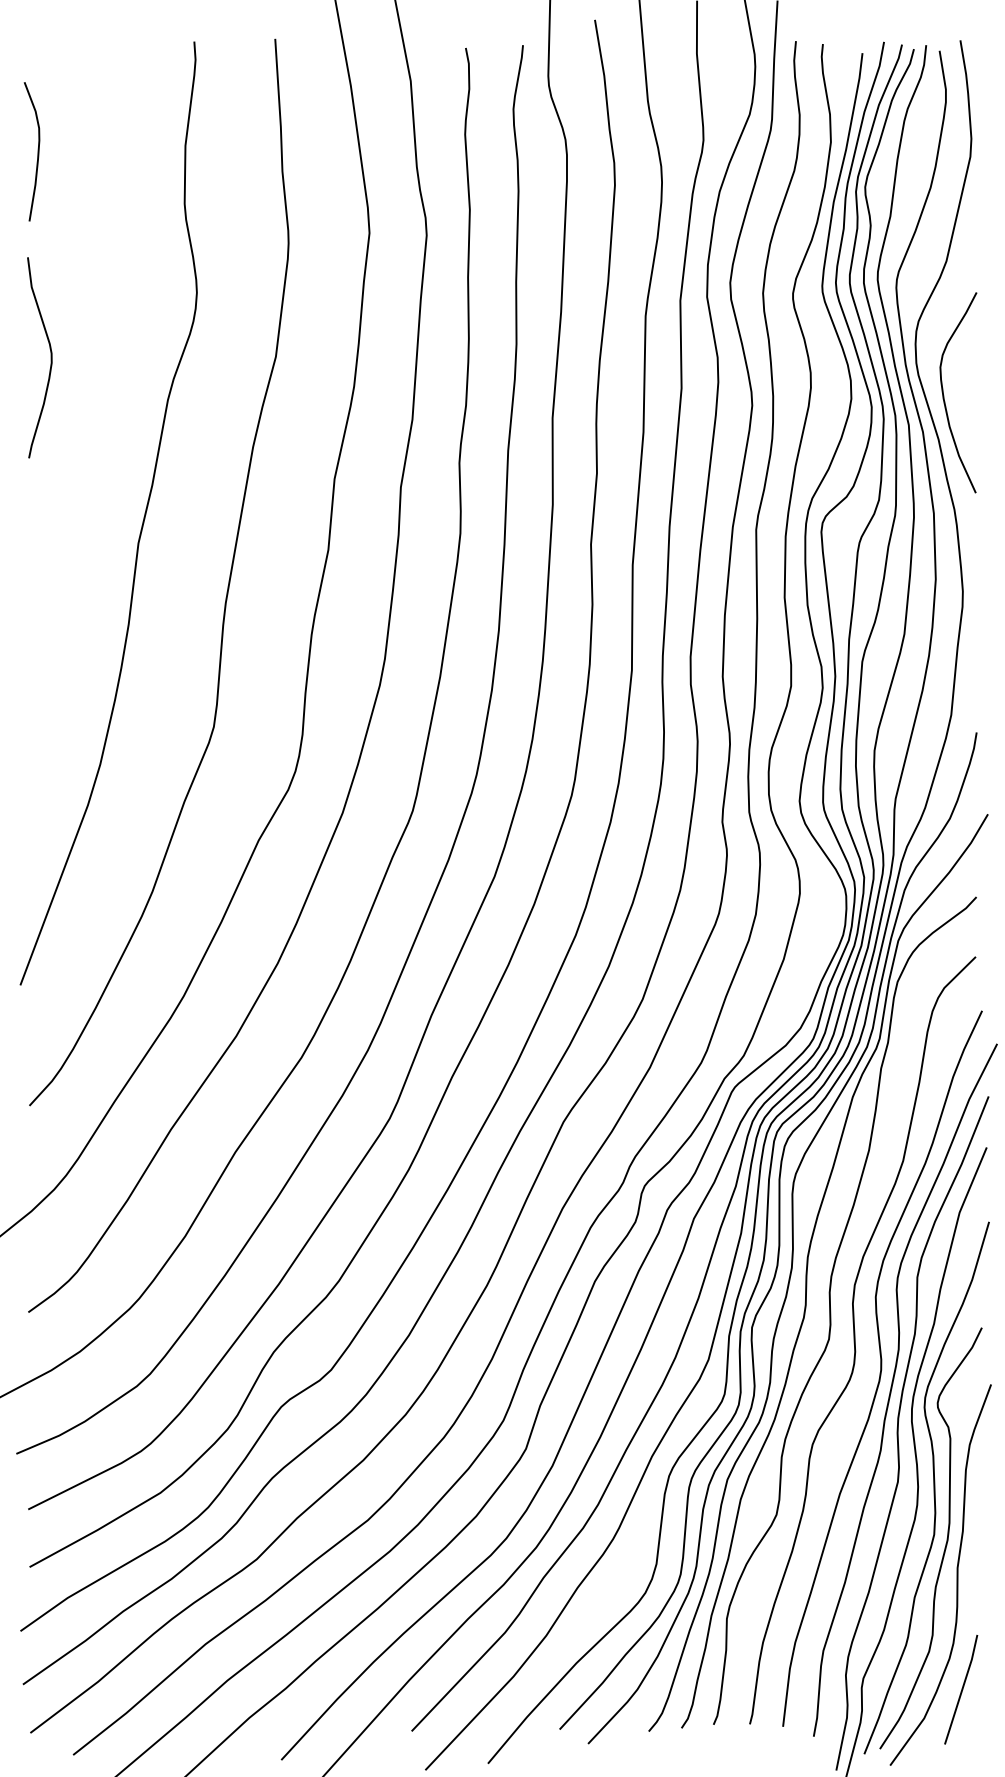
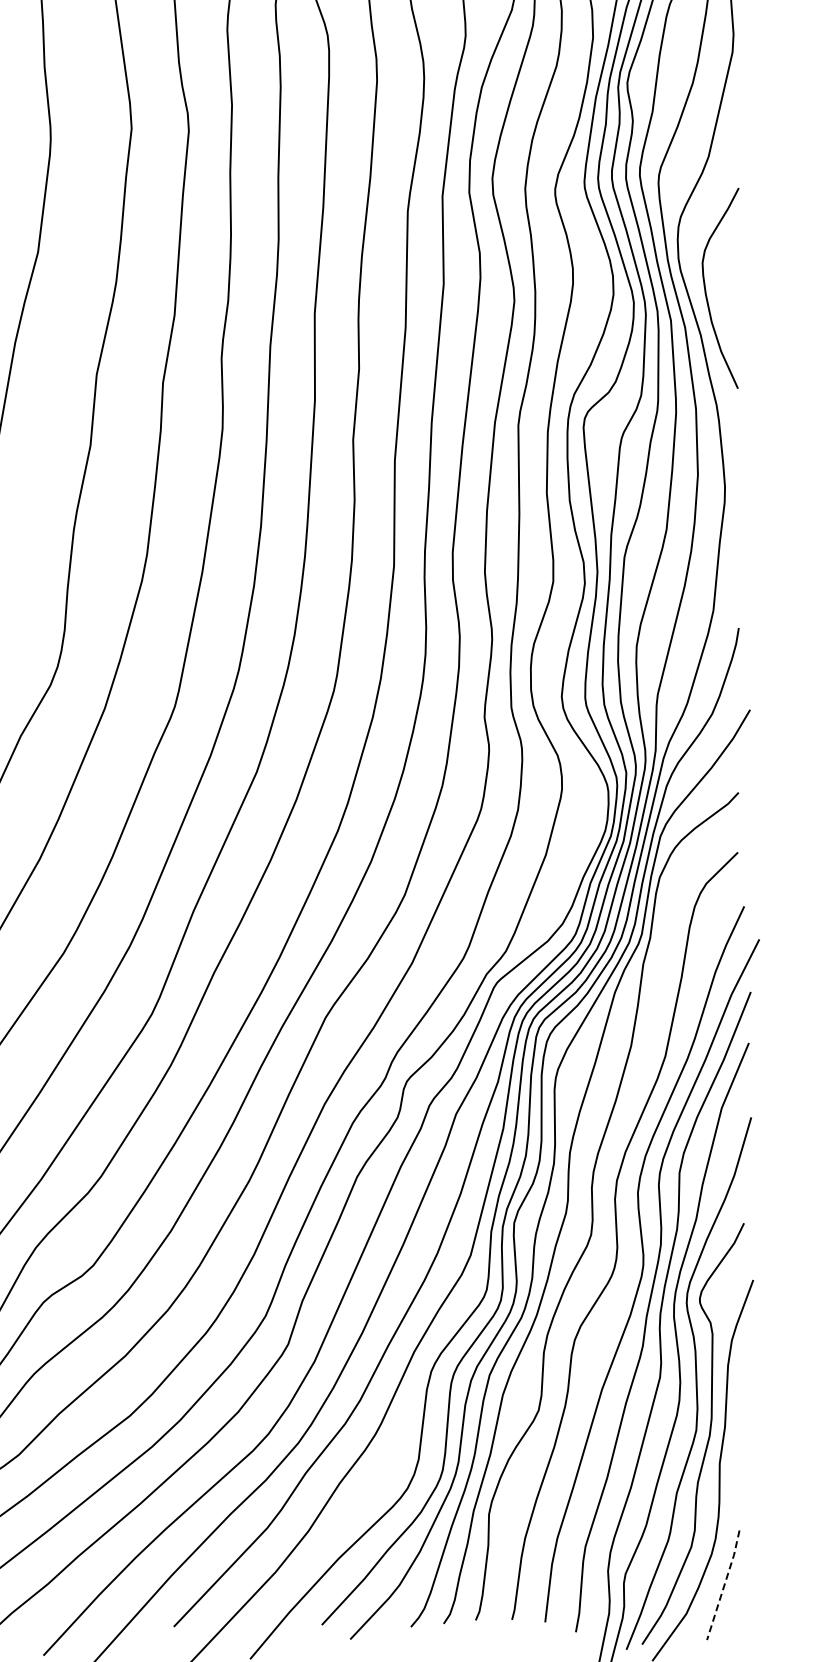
line: (962, 1689) -> (724, 1585), solid -> dashed

